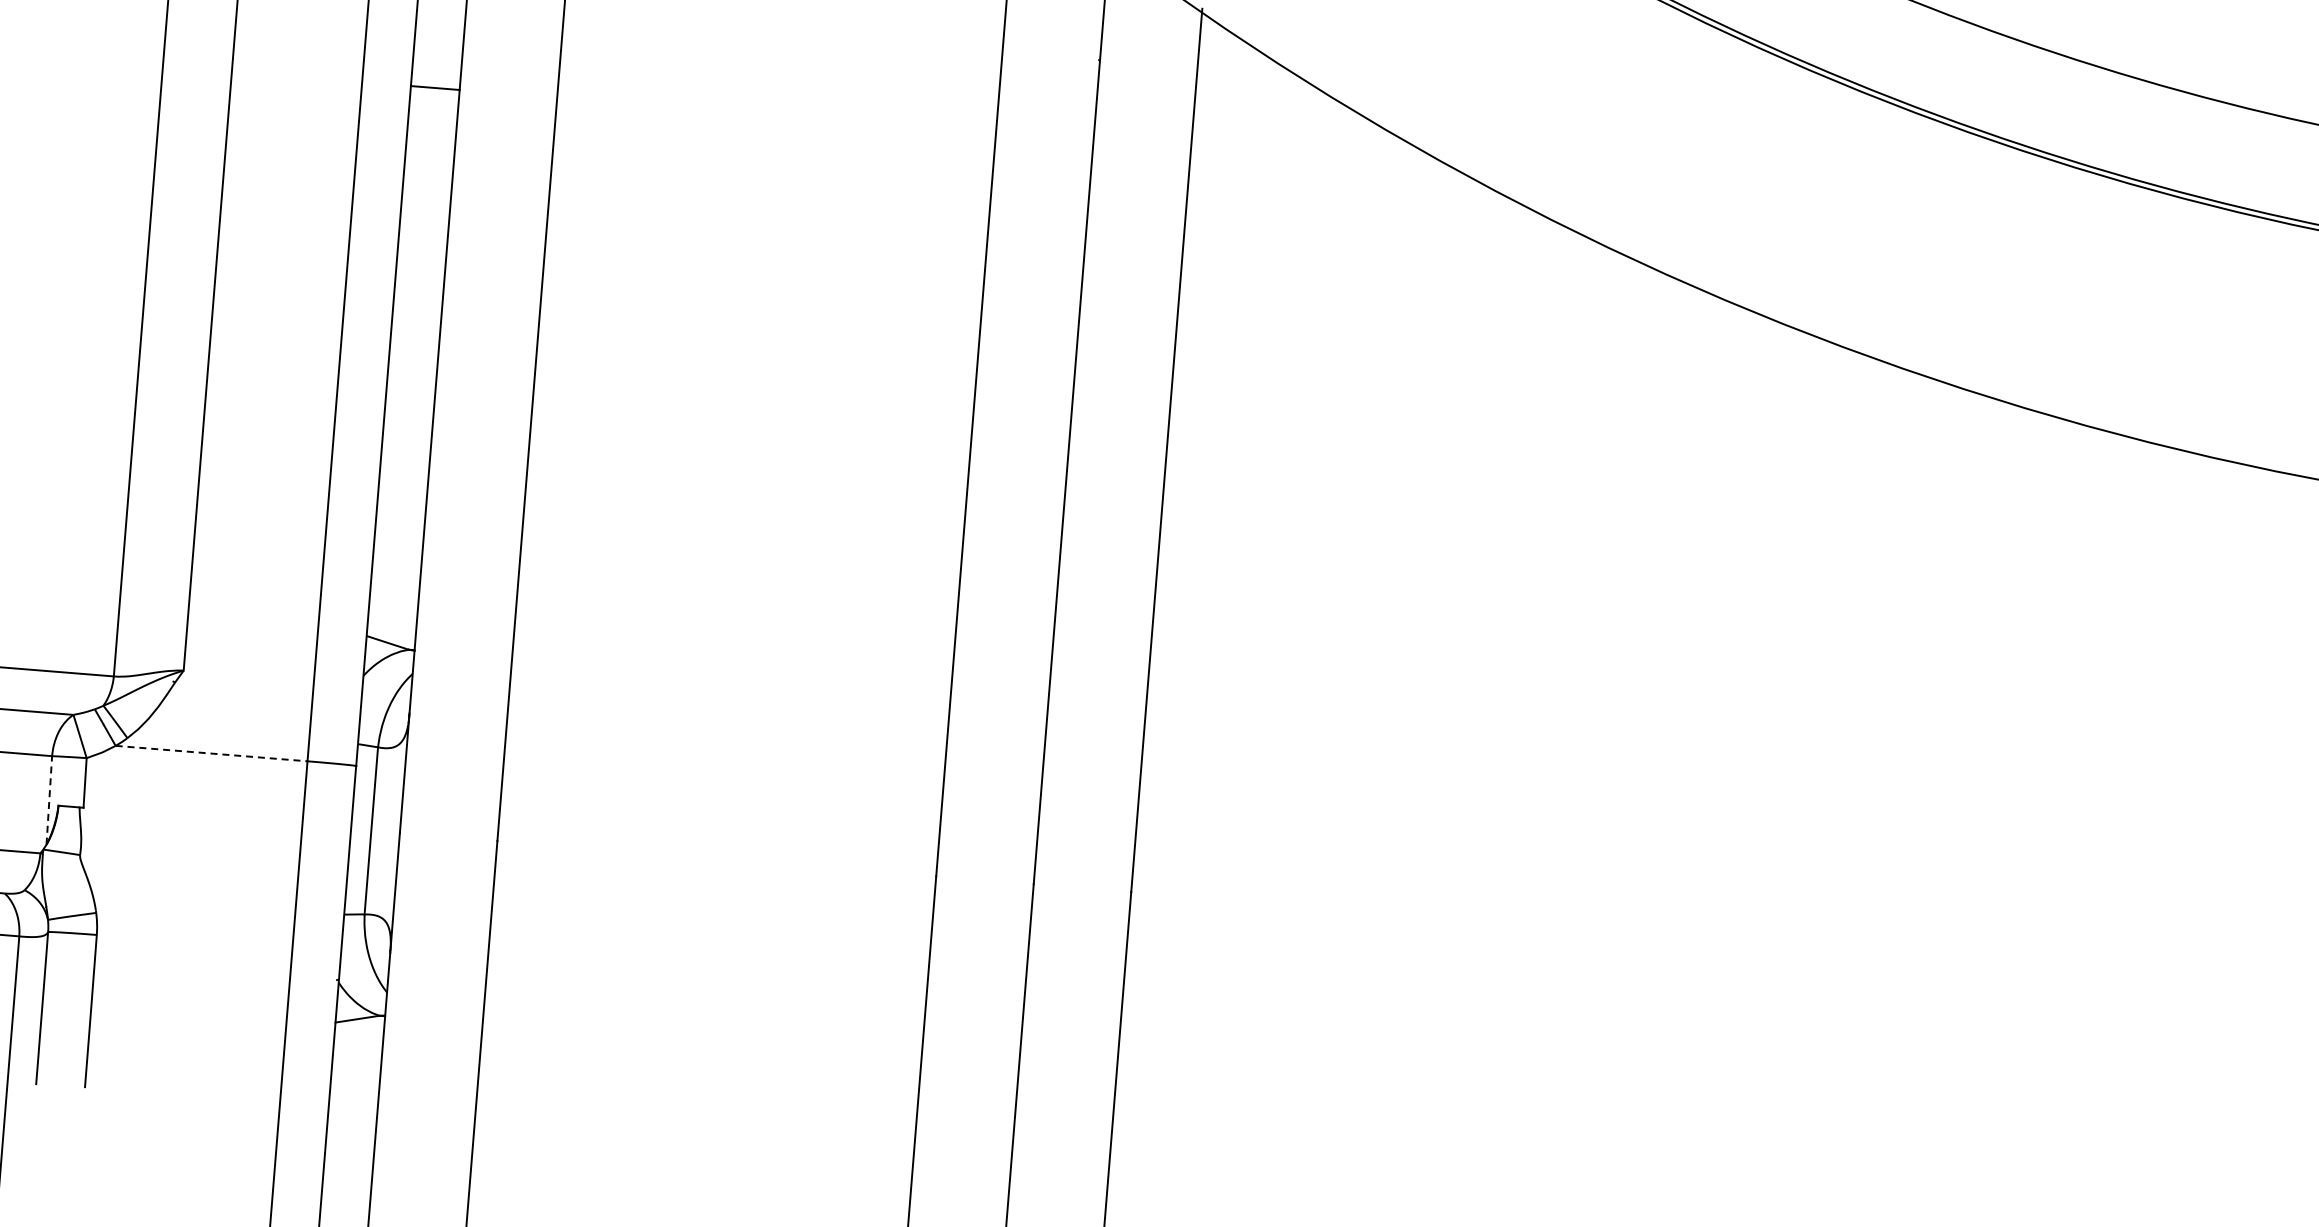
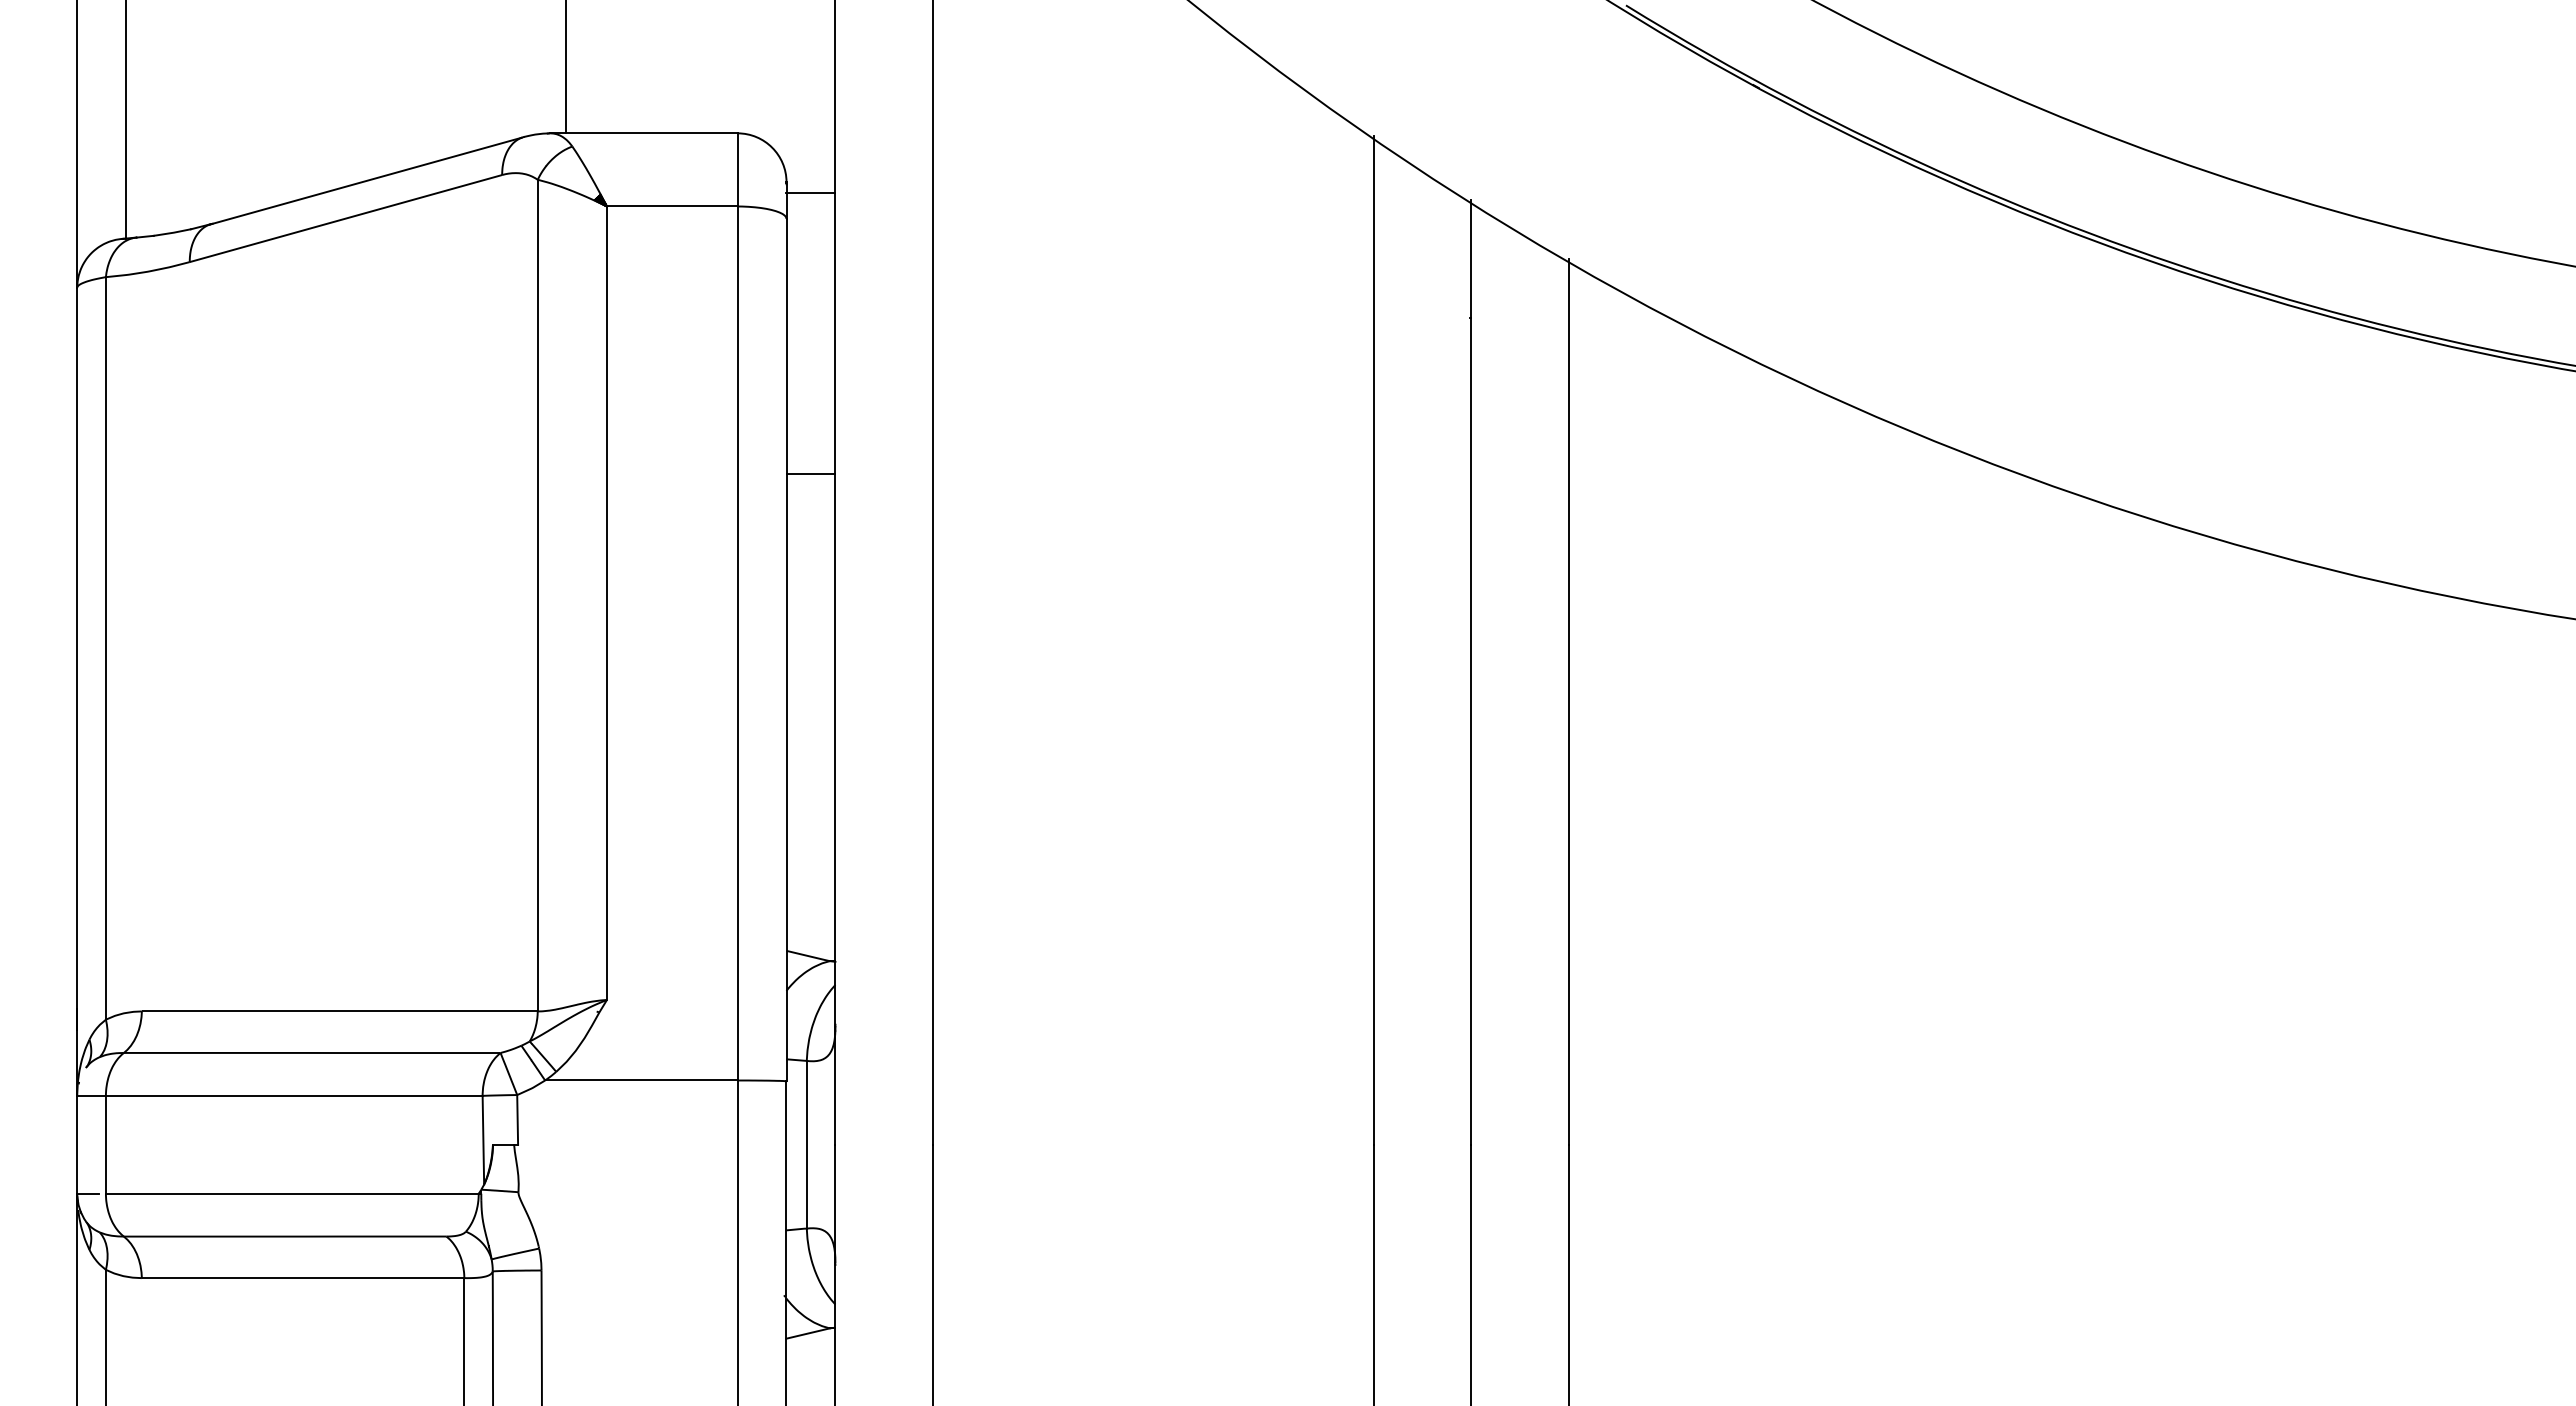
line: (434, 88) -> (810, 474), moved
line: (211, 753) -> (641, 1080), dashed -> solid
line: (49, 799) -> (483, 1139), dashed -> solid

